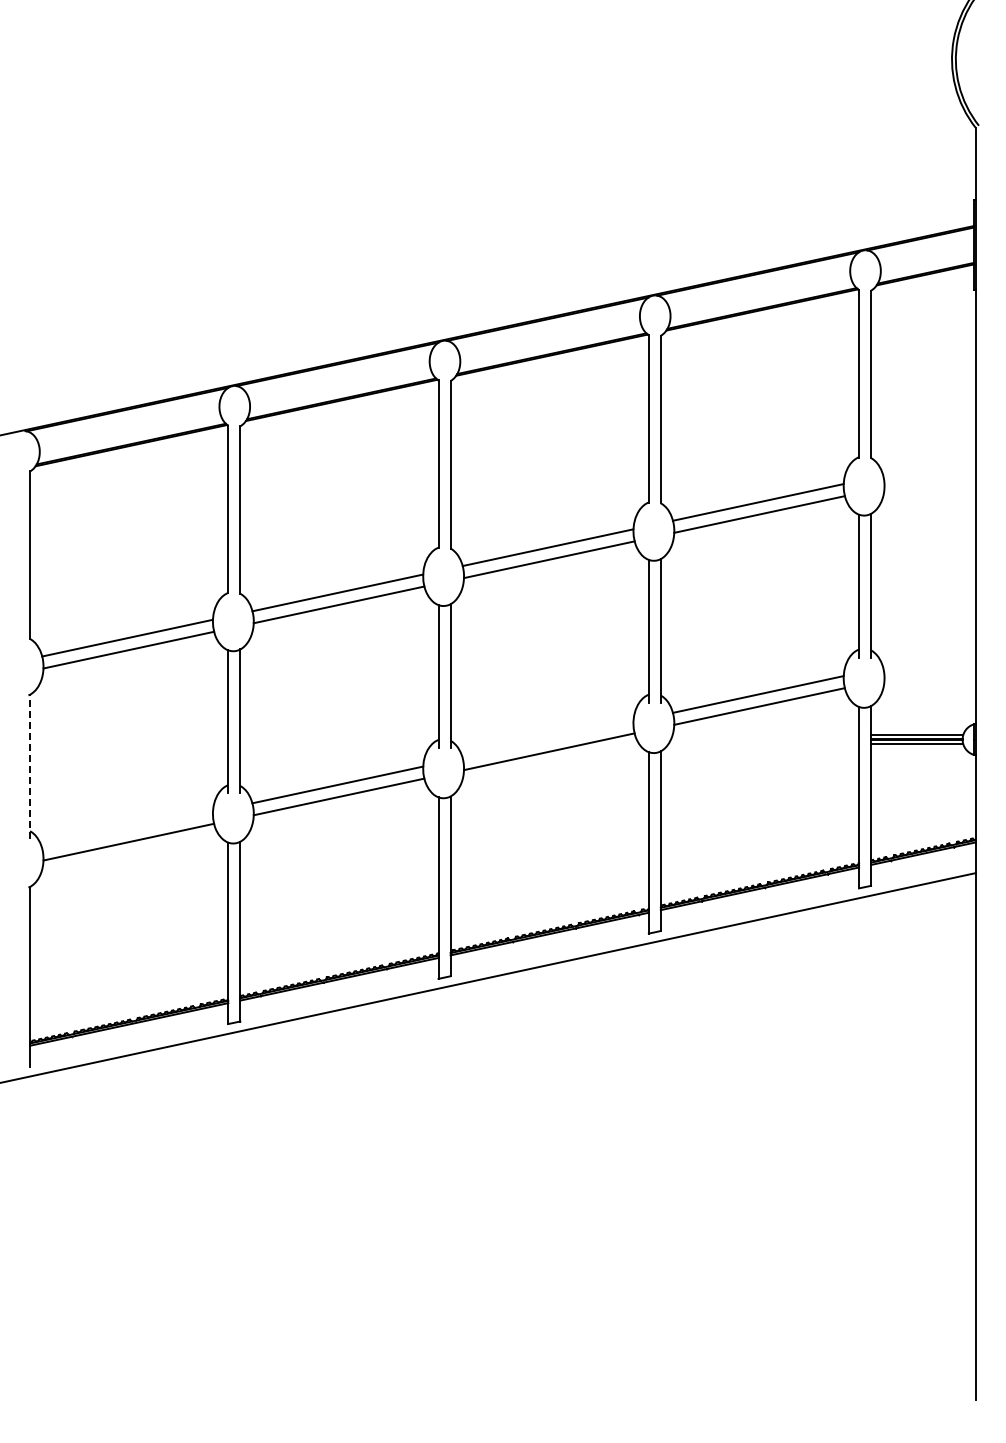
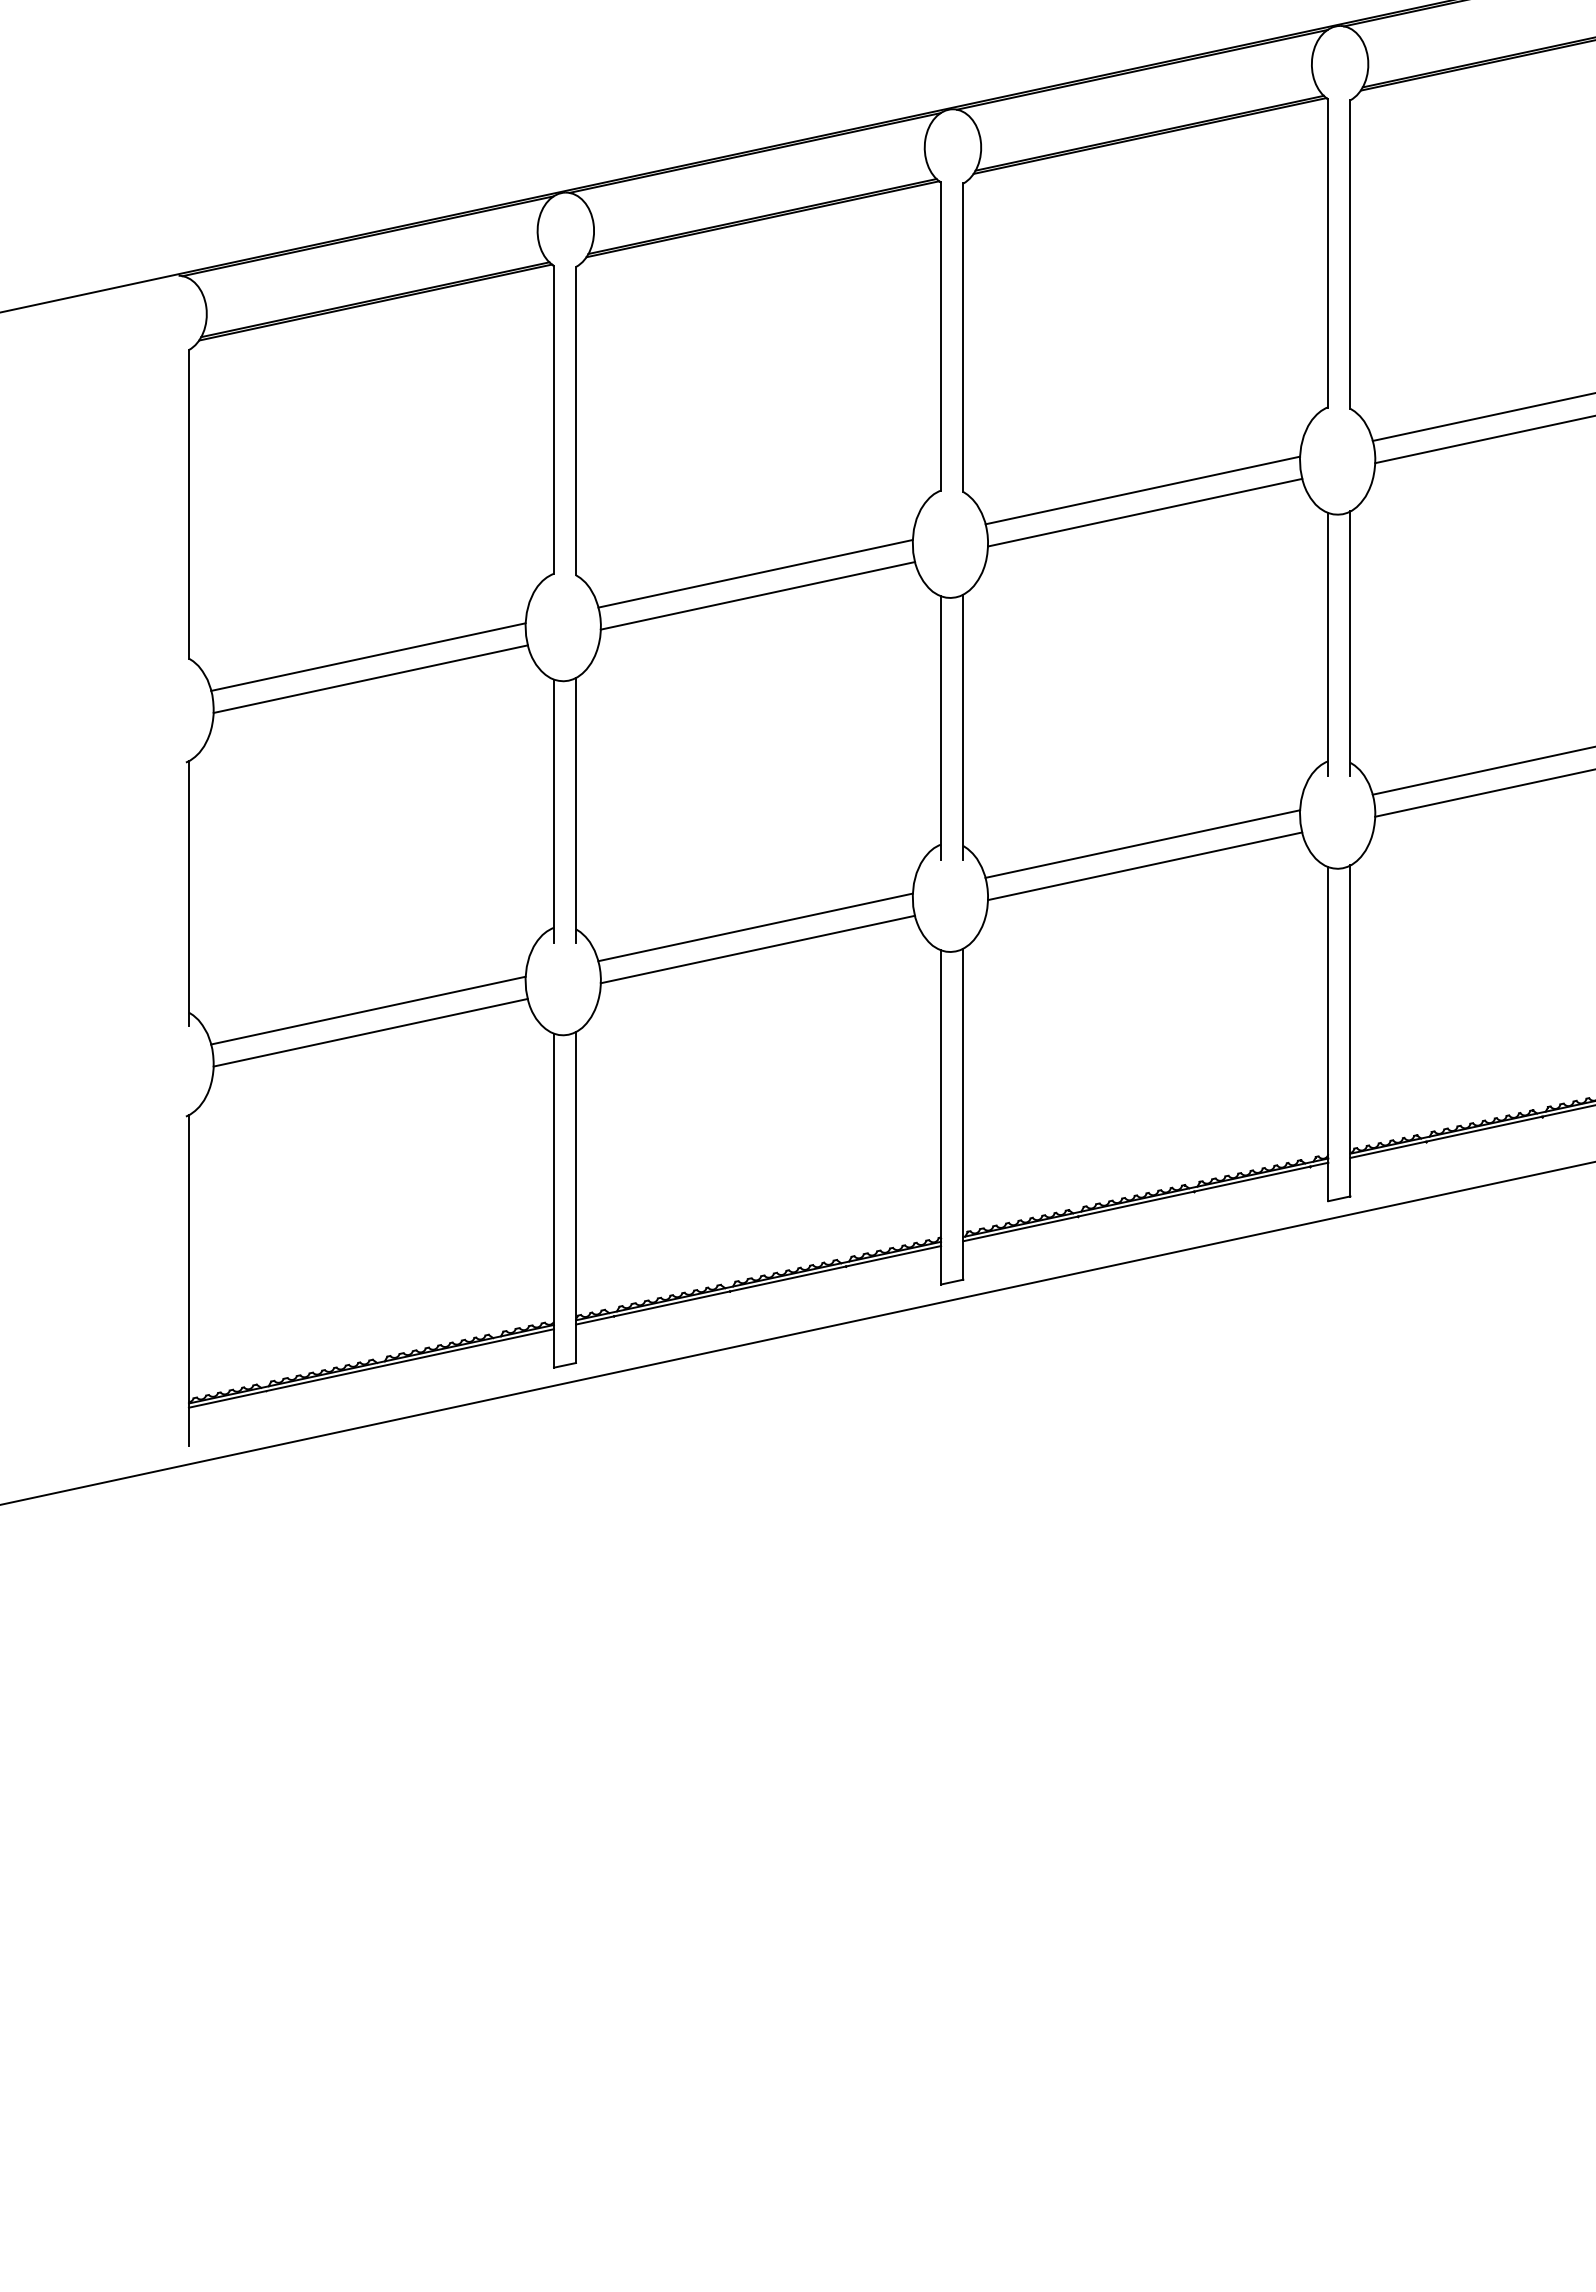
line: (547, 739) -> (1141, 843), added
line: (30, 766) -> (189, 893), dashed -> solid
line: (127, 829) -> (368, 1009), added

